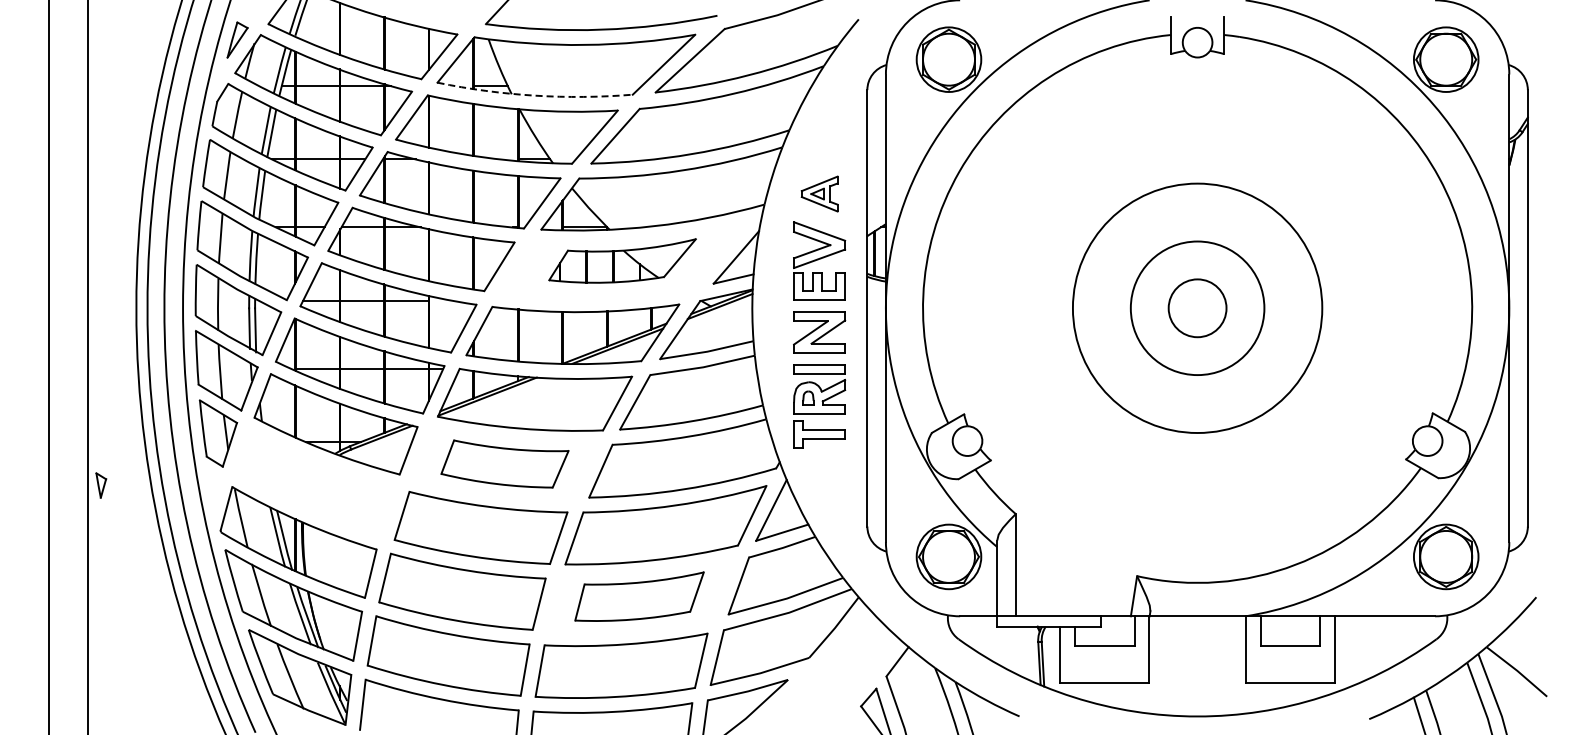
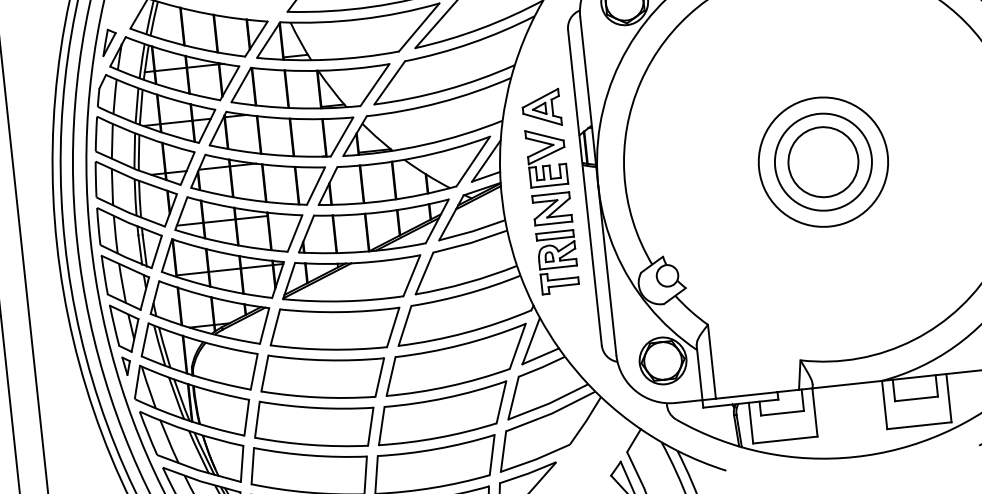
arc: (534, 95) -> (328, 59), dashed -> solid
part: (819, 193) -> (541, 108), size x1.43
part: (622, 260) -> (404, 172), size x1.67
circle: (1197, 308) -> (823, 162), size x0.71
circle: (1197, 308) -> (823, 162), size x1.67
part: (504, 463) -> (334, 327), size x1.43
part: (315, 482) -> (199, 356), added
part: (101, 485) -> (127, 366), moved
part: (639, 596) -> (442, 413), size x1.43

